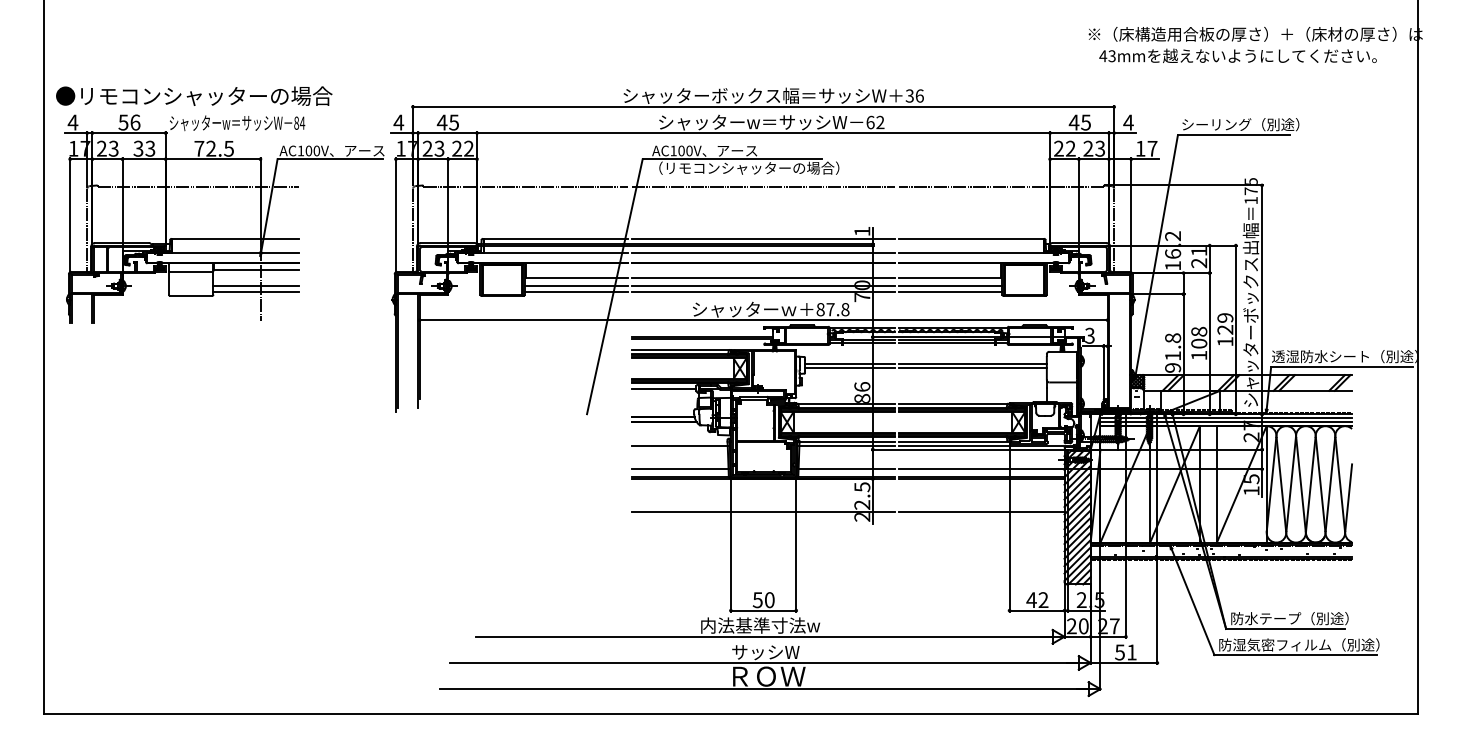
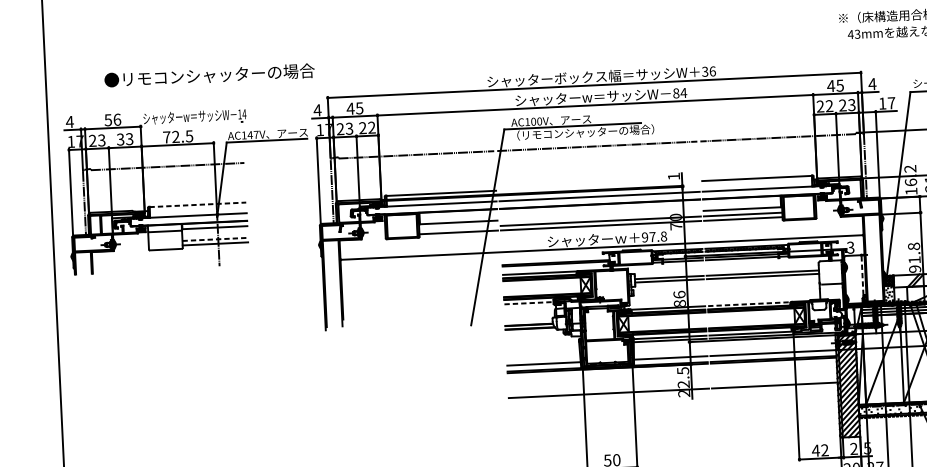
text: (194, 95) -> (209, 74), moved
text: (296, 122) -> (239, 113), 84 -> 14
text: (875, 122) -> (680, 93), 62 -> 84
text: (312, 150) -> (252, 134), AC100V -> AC147V
line: (235, 239) -> (197, 205), solid -> dashed
line: (763, 239) -> (599, 186), removed
line: (763, 278) -> (600, 215), removed
line: (256, 285) -> (215, 239), solid -> dashed
line: (576, 285) -> (458, 227), removed
text: (820, 309) -> (644, 237), 87.8 -> 97.8
line: (1103, 371) -> (862, 274), solid -> dashed
line: (664, 388) -> (529, 303), solid -> dashed
line: (954, 403) -> (750, 304), solid -> dashed
line: (679, 446) -> (542, 346), removed

